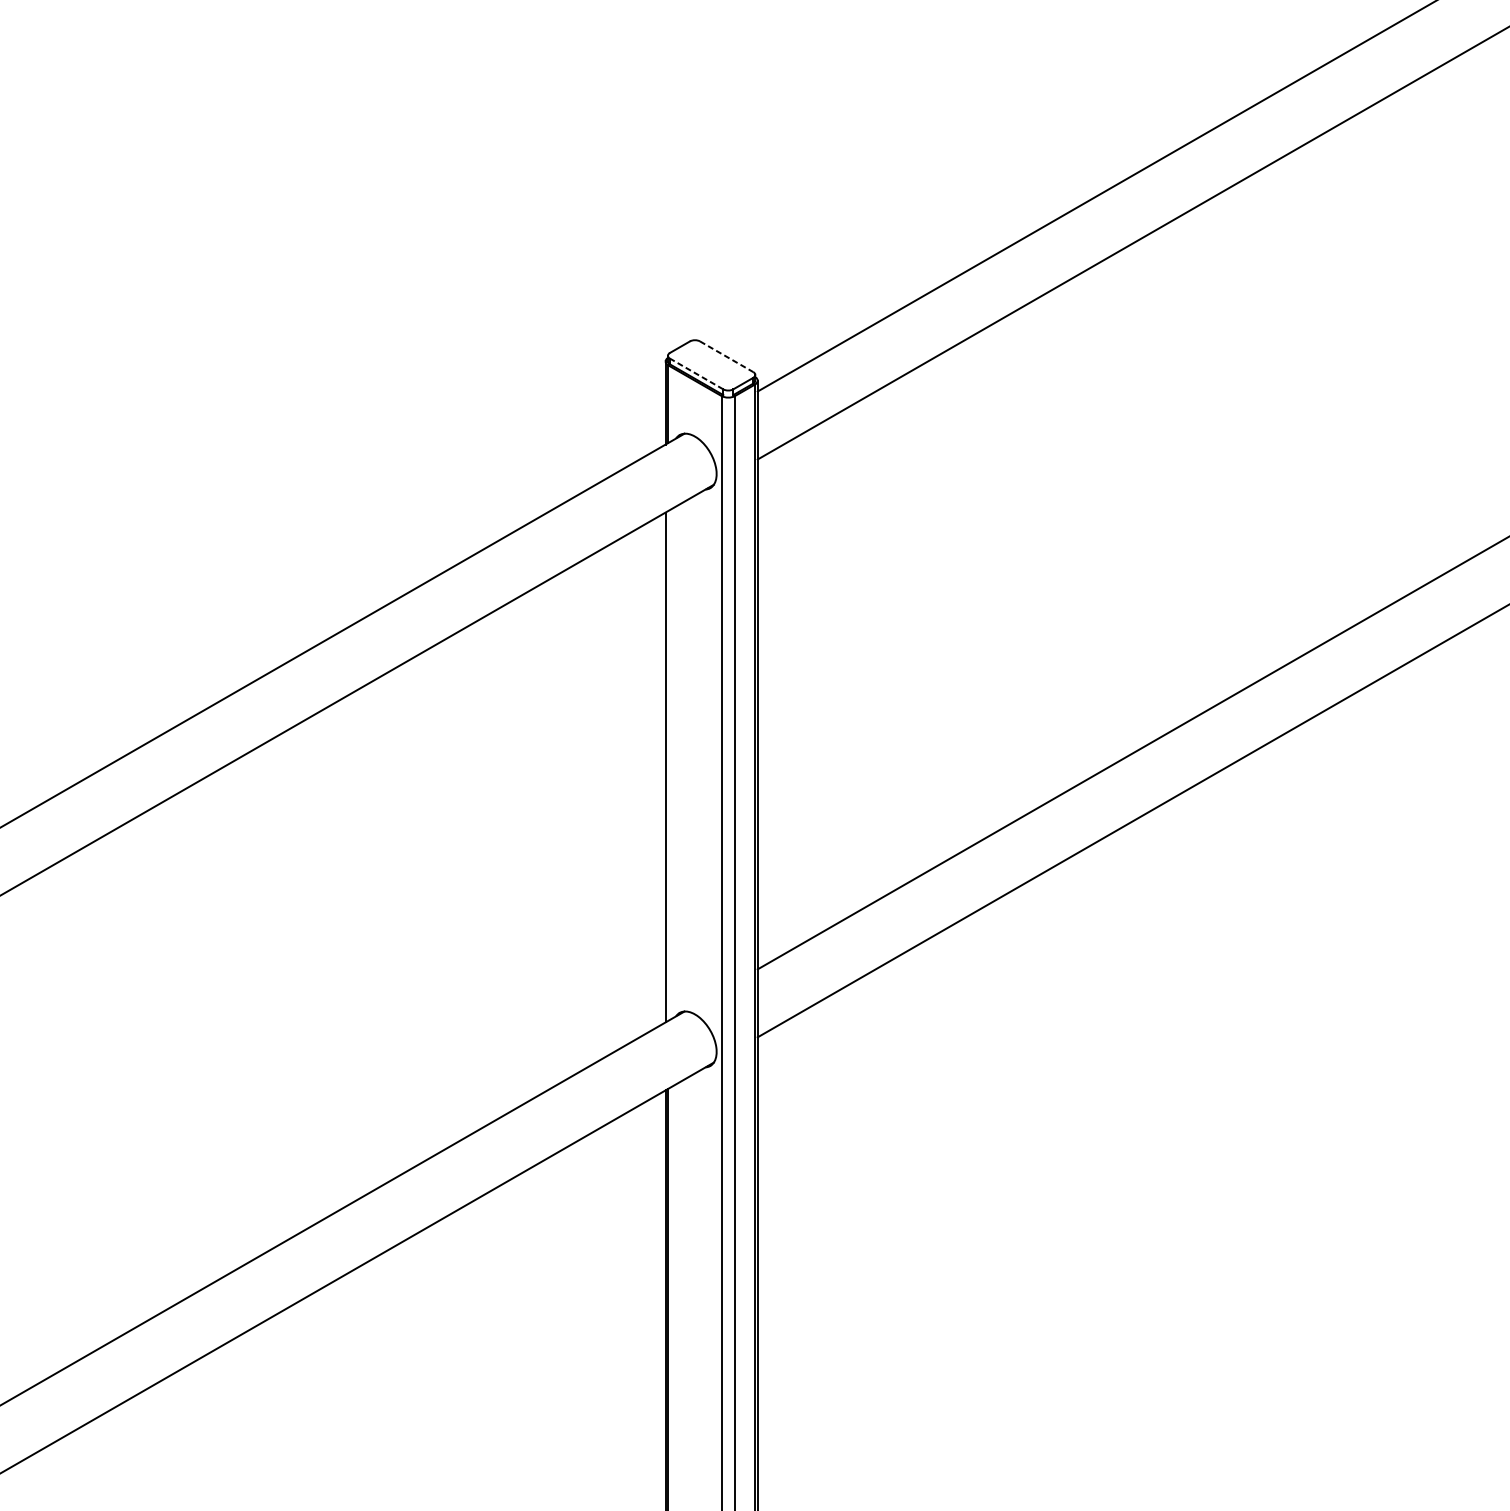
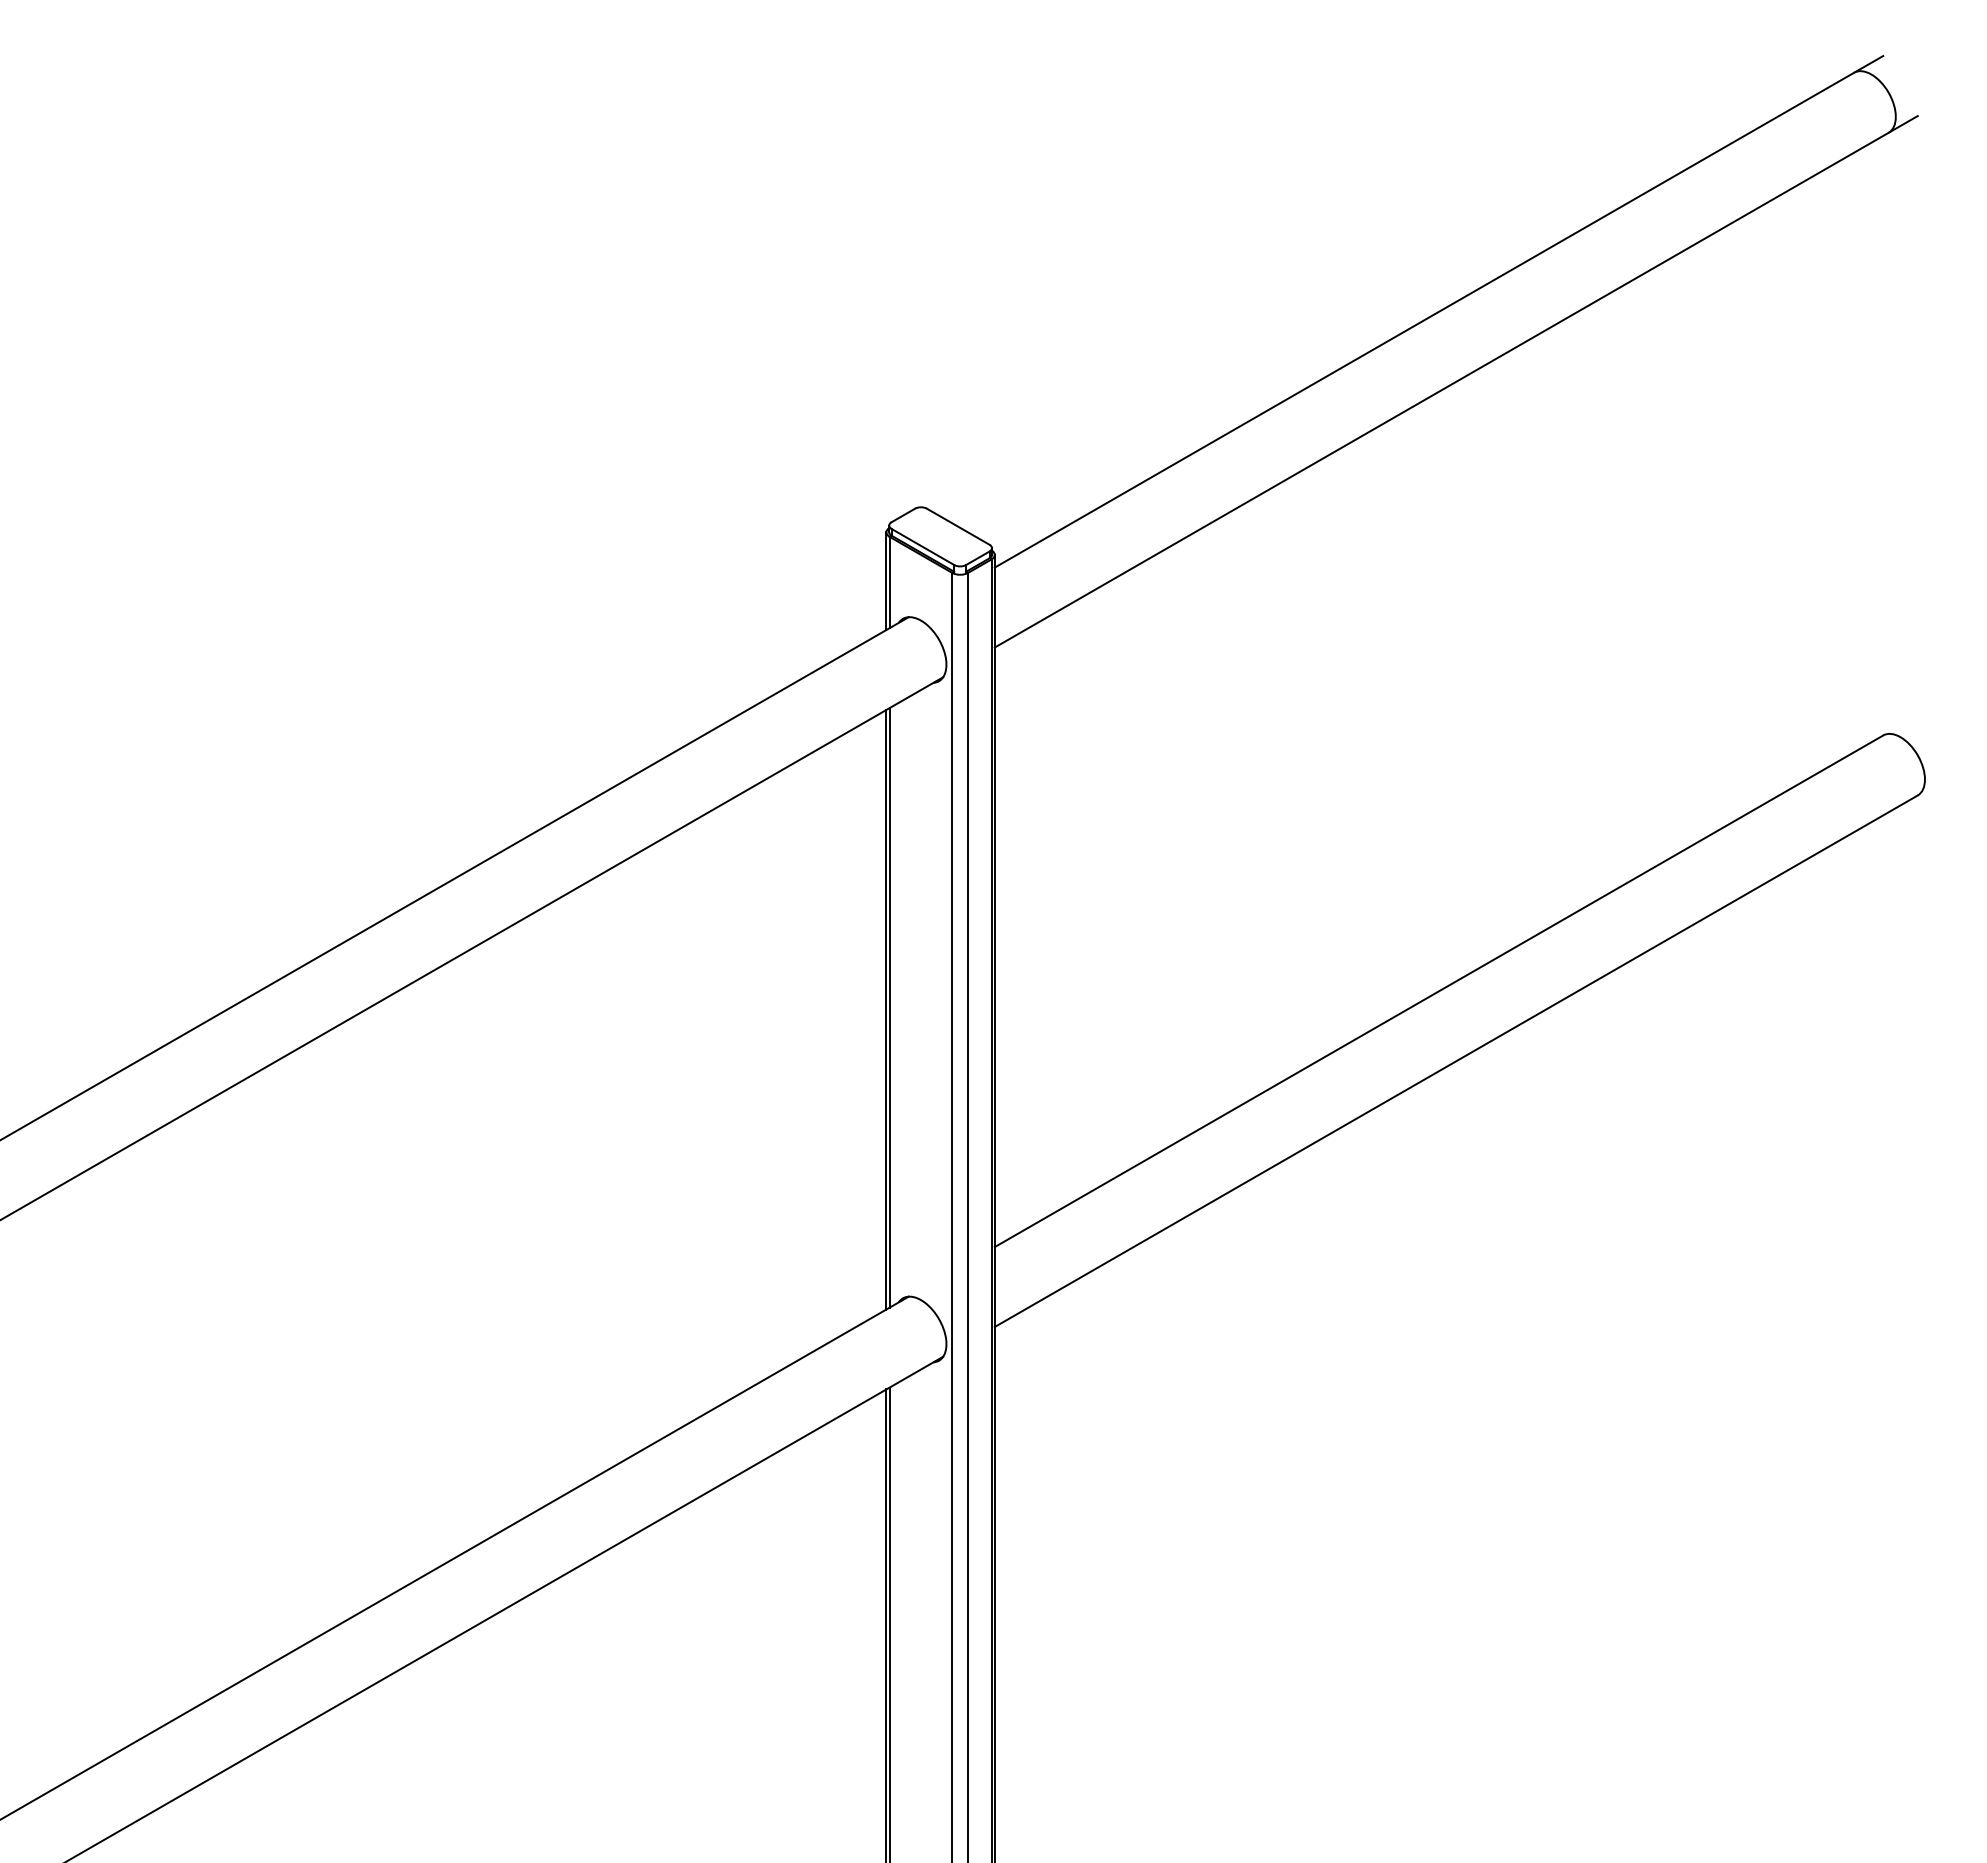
line: (726, 356) -> (958, 526), dashed -> solid
line: (696, 373) -> (922, 546), dashed -> solid
line: (668, 765) -> (889, 1007), added

